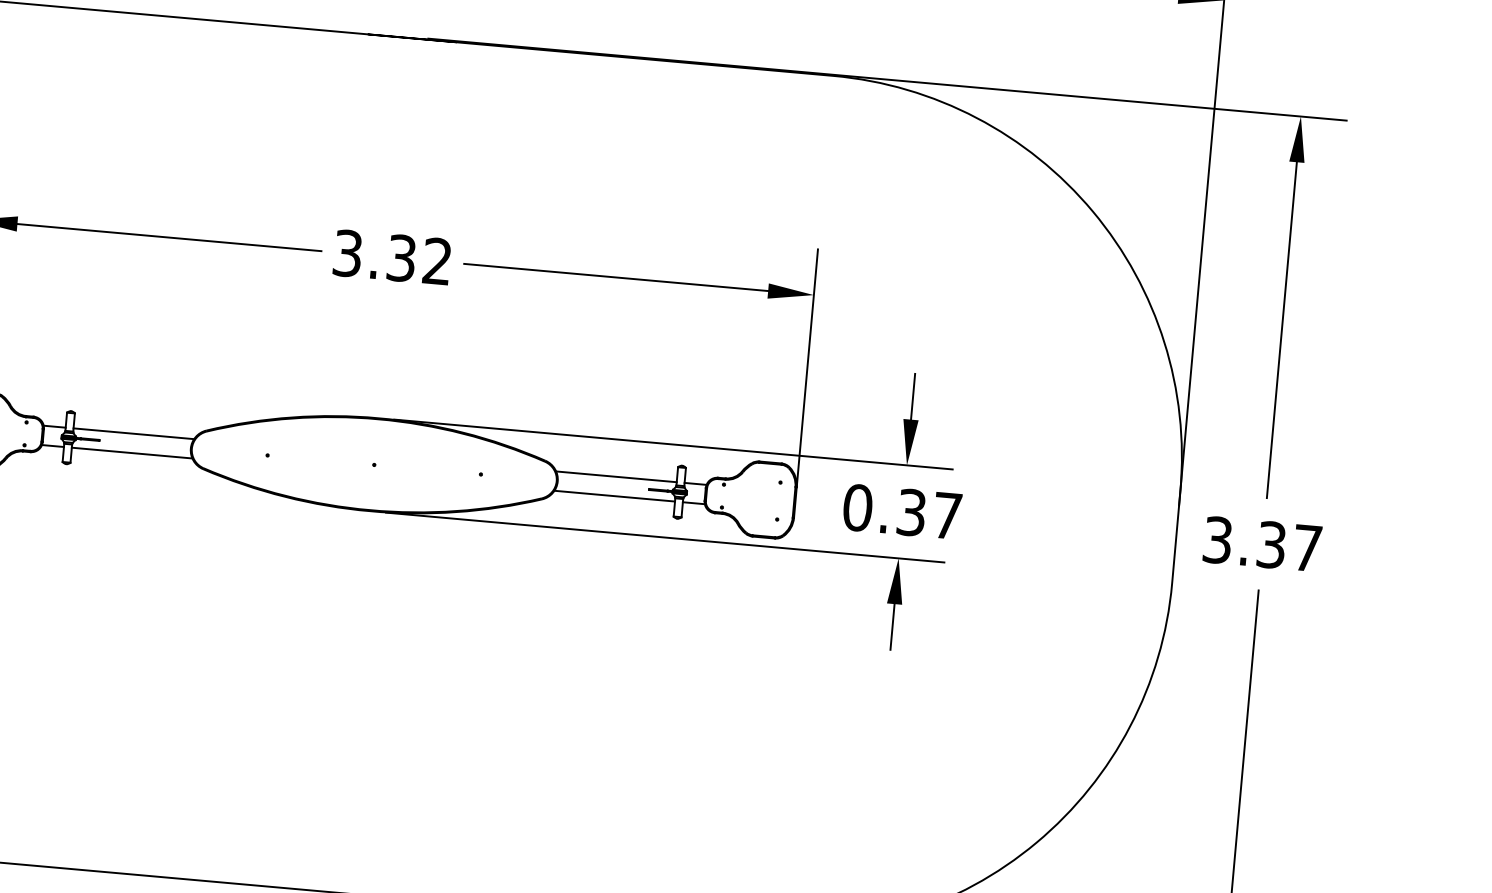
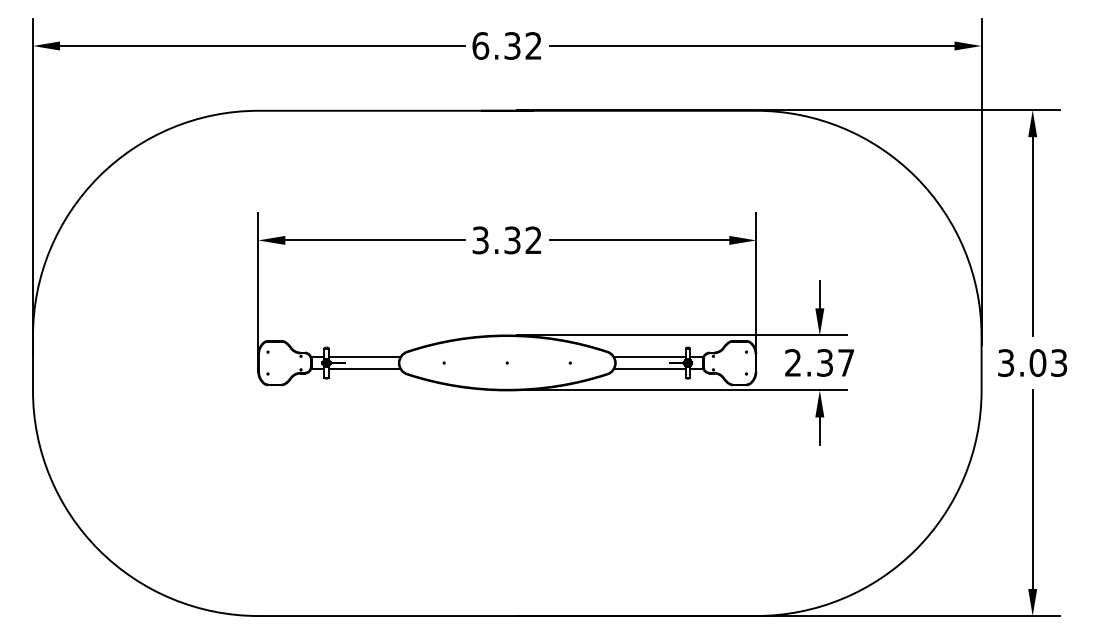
text: (858, 507) -> (793, 362), 0.37 -> 2.37
text: (1289, 547) -> (1048, 363), 3.37 -> 3.03

